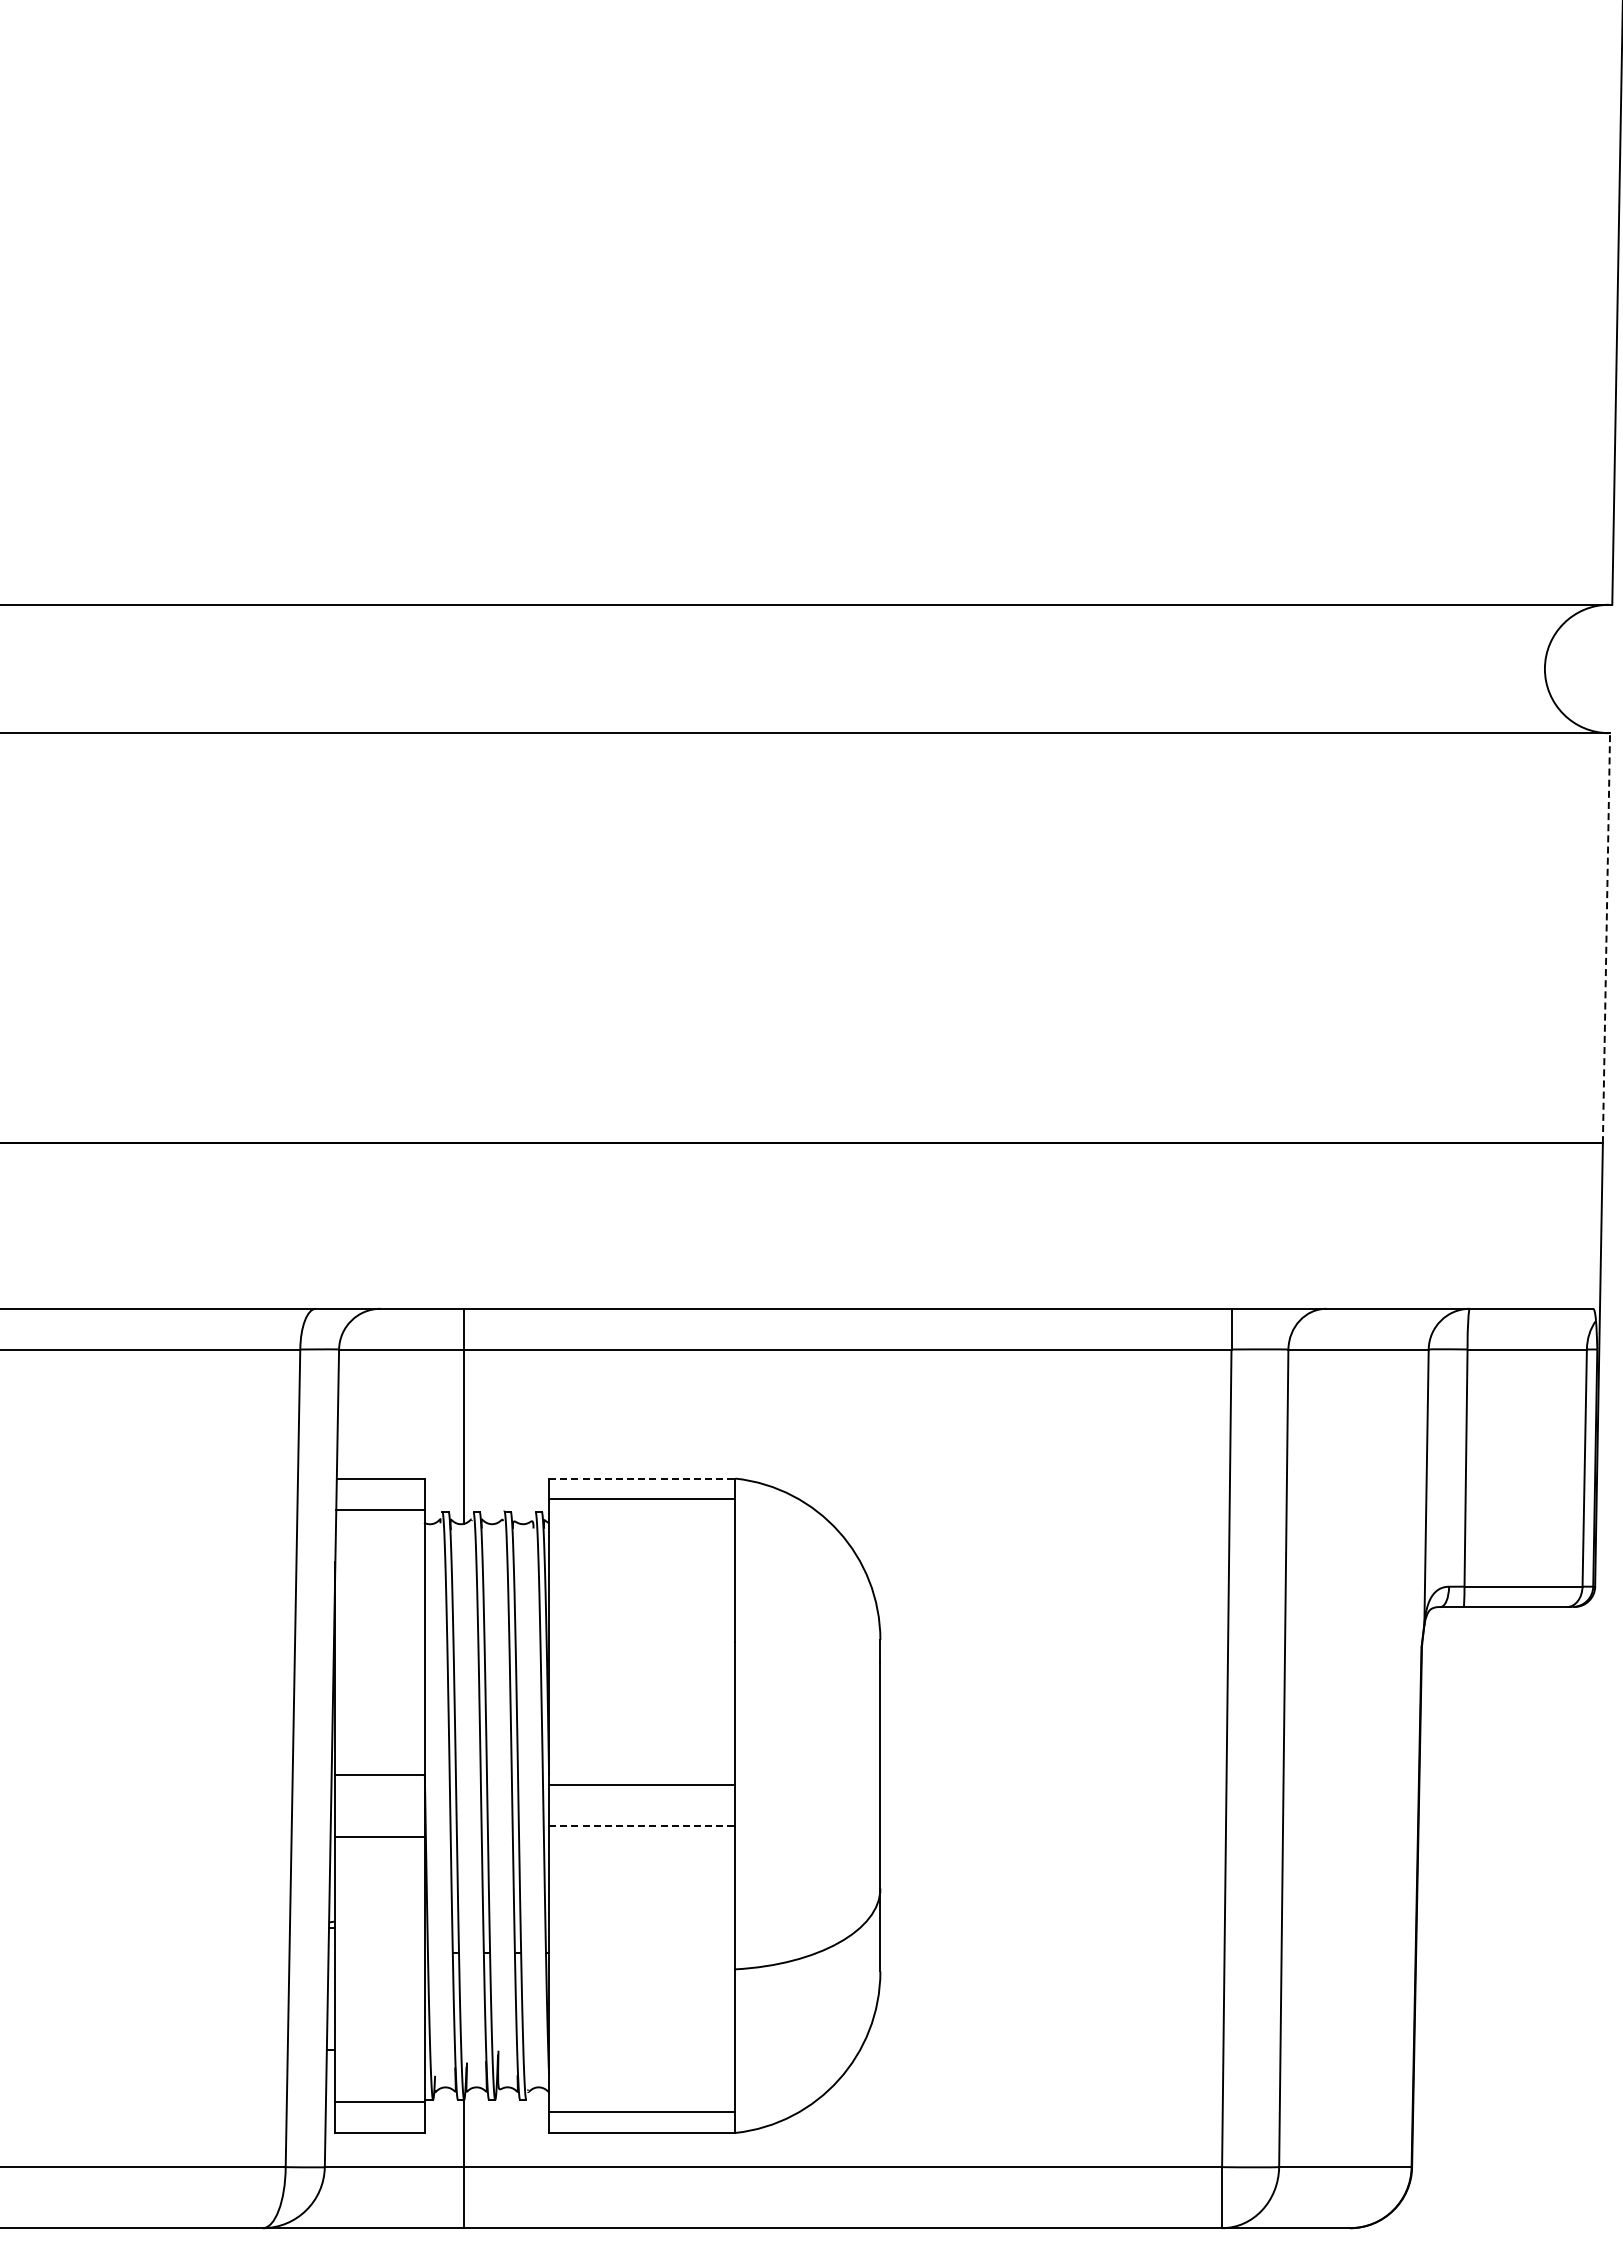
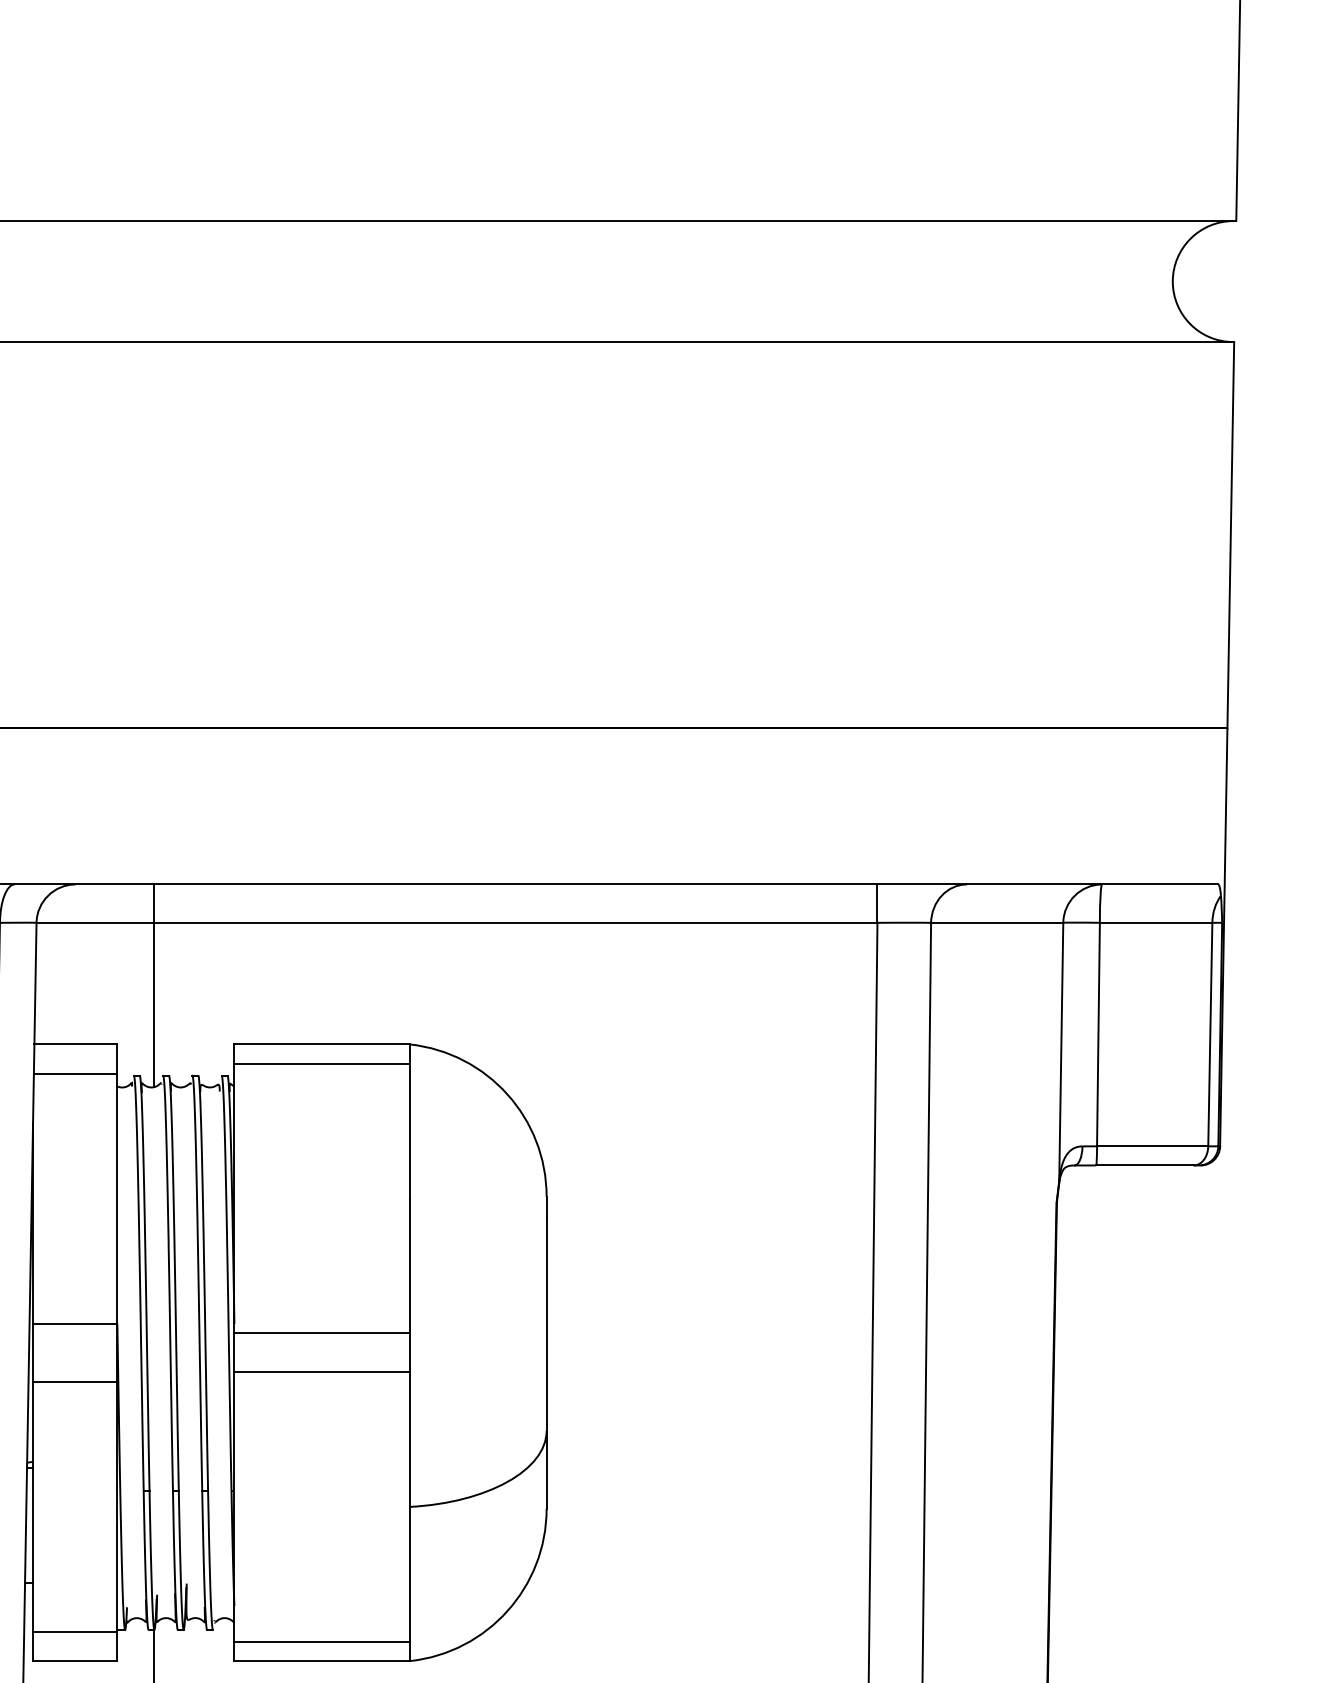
line: (1606, 937) -> (1230, 534), dashed -> solid
line: (642, 1478) -> (322, 1044), dashed -> solid
line: (642, 1826) -> (322, 1372), dashed -> solid

